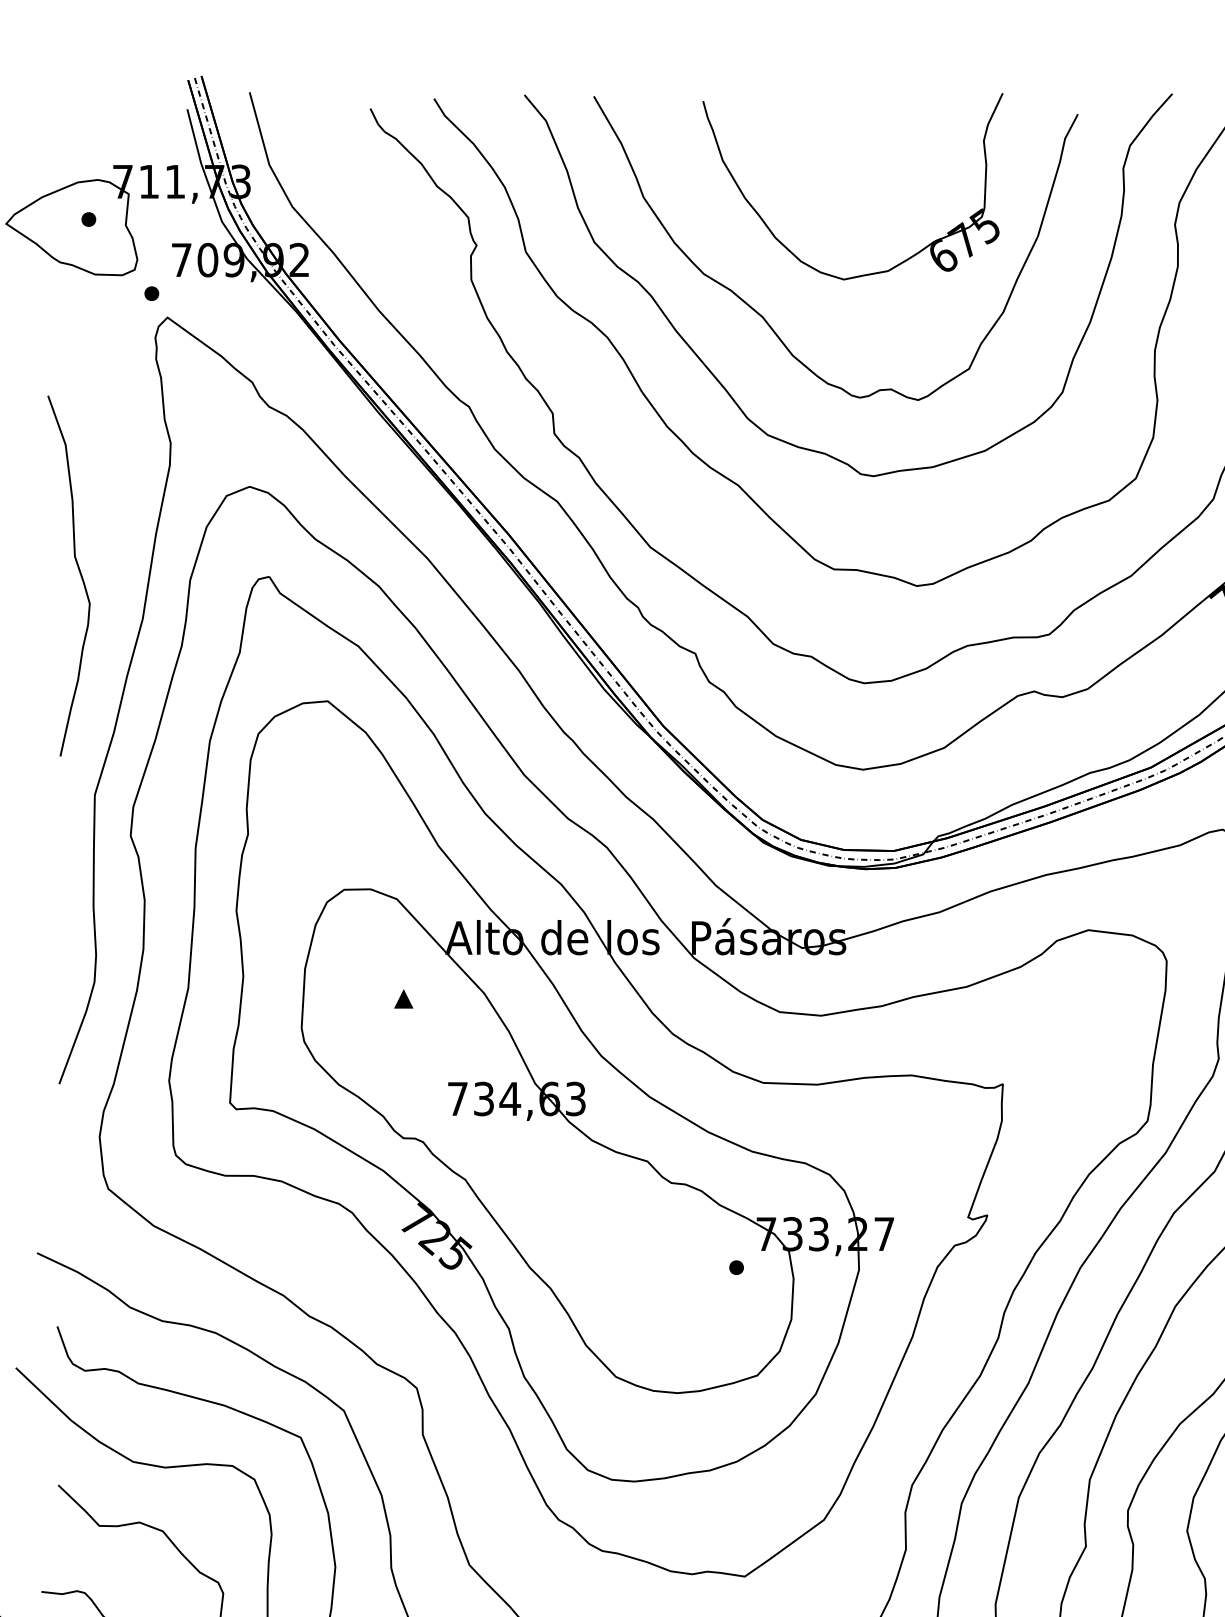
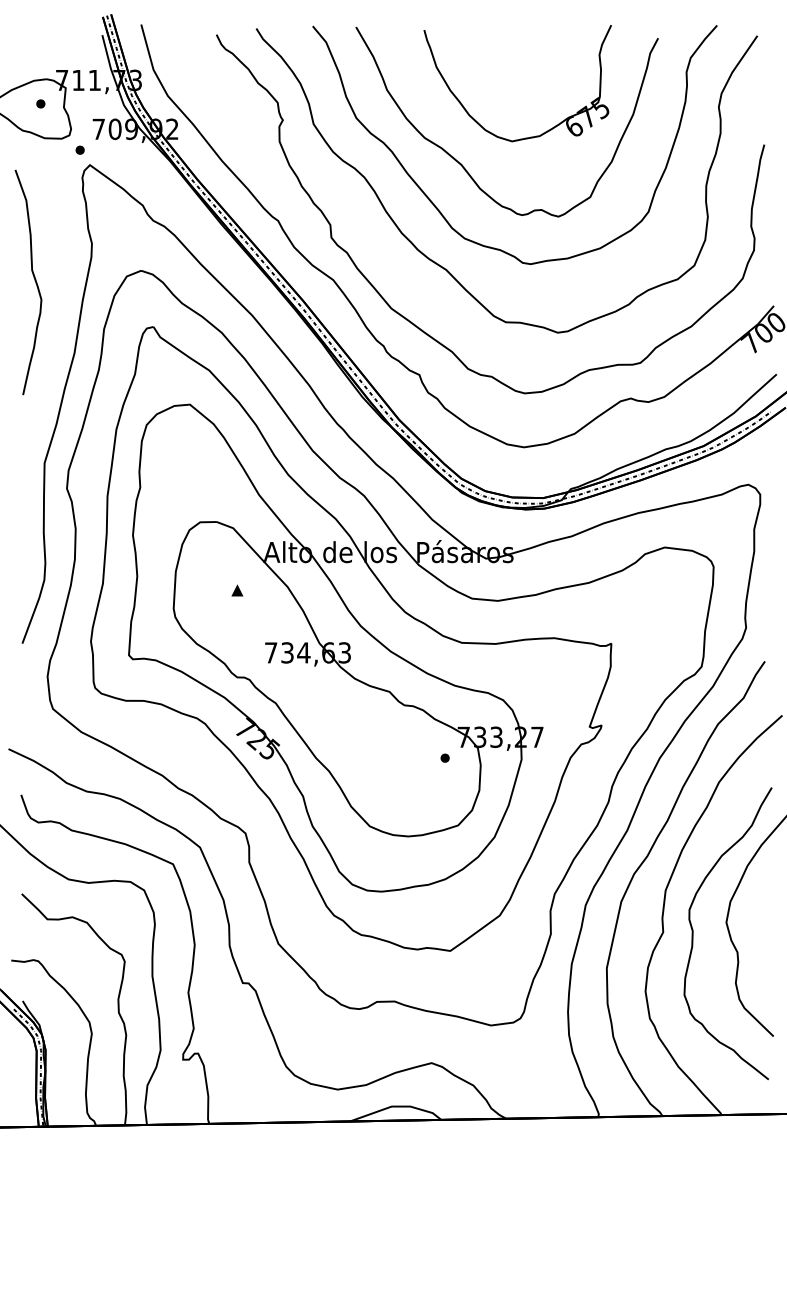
curve: (78, 572) -> (34, 280), moved

